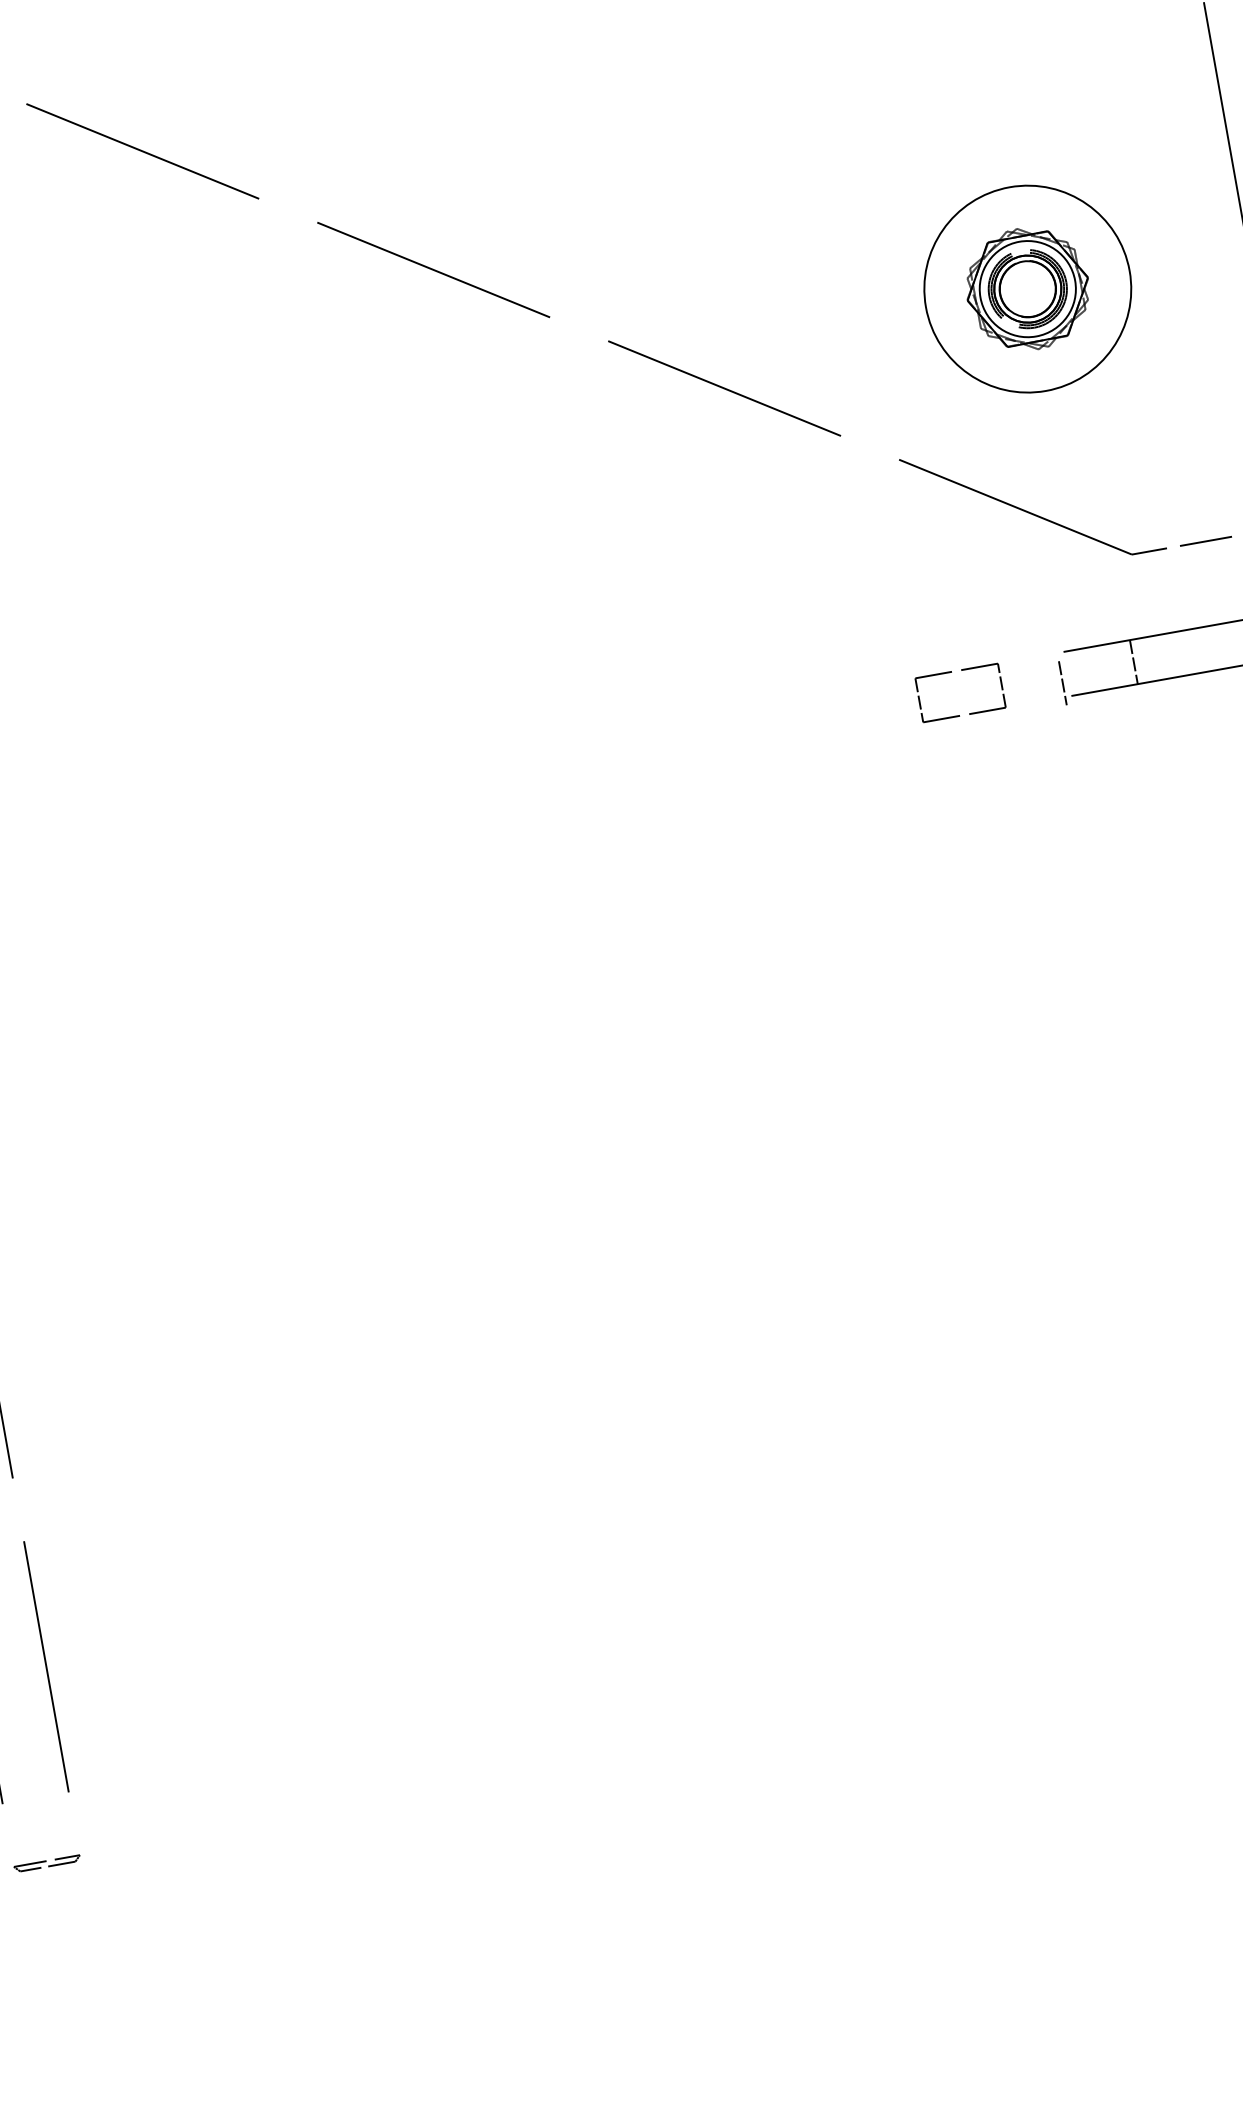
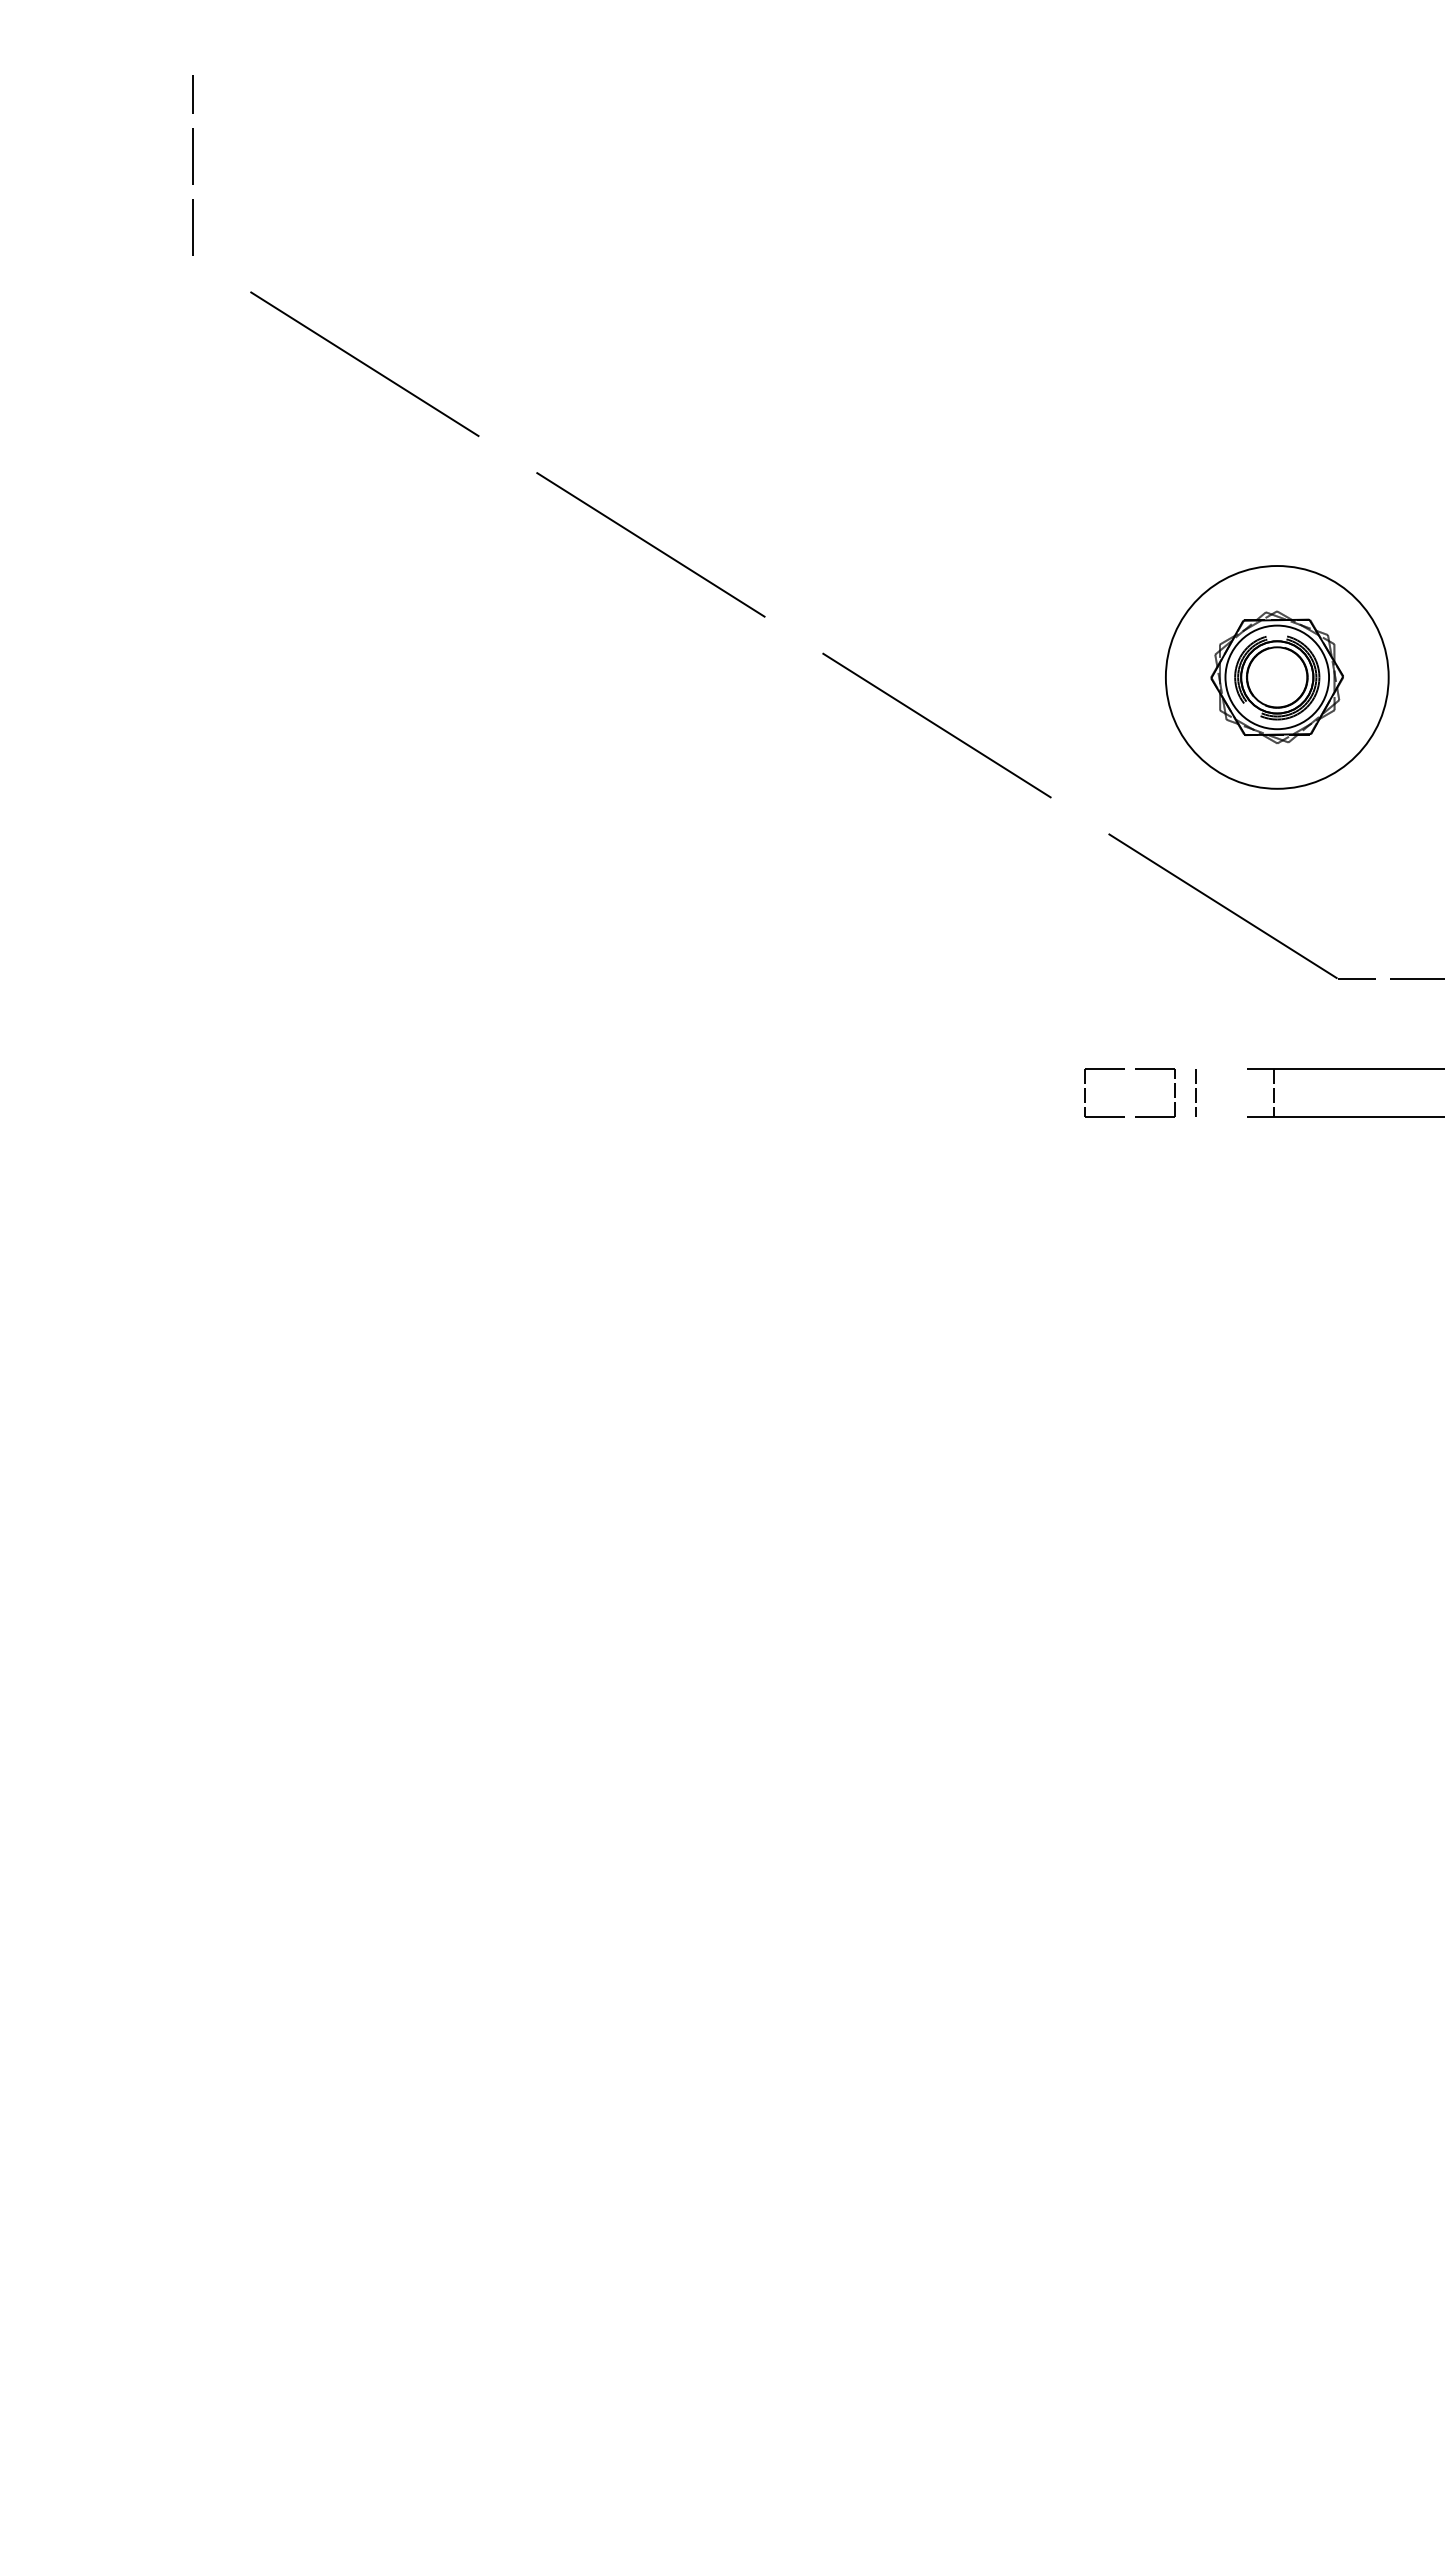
line: (1134, 661) -> (1274, 1092), moved
line: (1062, 682) -> (1195, 1092), moved

